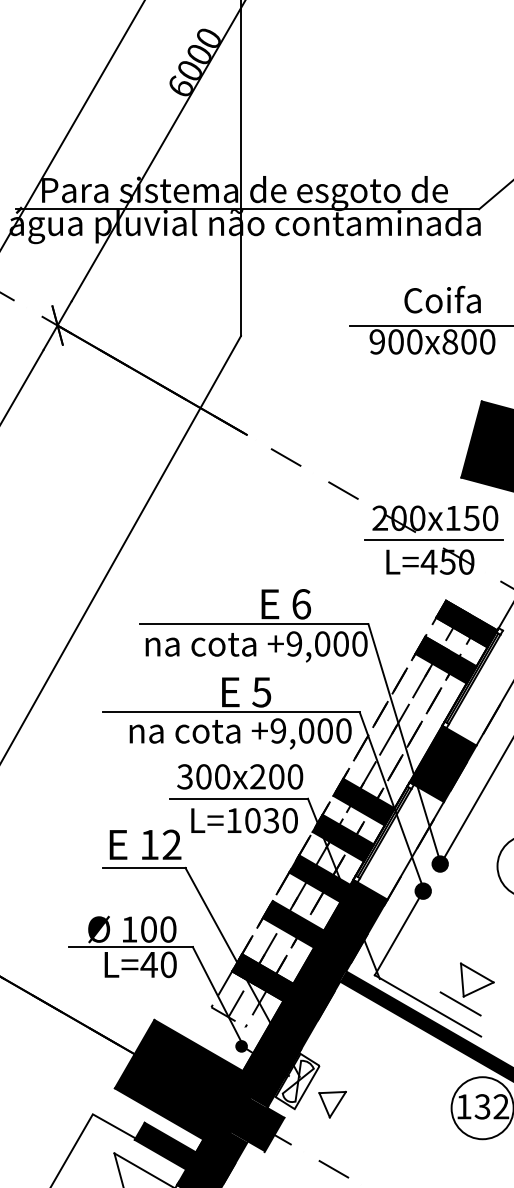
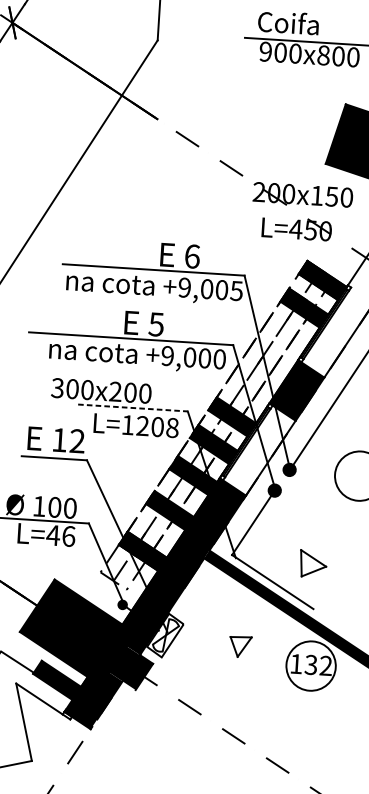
text: (442, 299) -> (288, 22), moved
line: (434, 540) -> (301, 212), removed
text: (359, 643) -> (236, 290), +9,000 -> +9,005
text: (240, 776) -> (101, 390), moved
line: (239, 798) -> (133, 407), solid -> dashed
text: (271, 820) -> (157, 426), L=1030 -> L=1208
text: (168, 964) -> (68, 536), L=40 -> L=46
line: (460, 1003) -> (298, 581), removed
part: (332, 1104) -> (240, 646), moved

